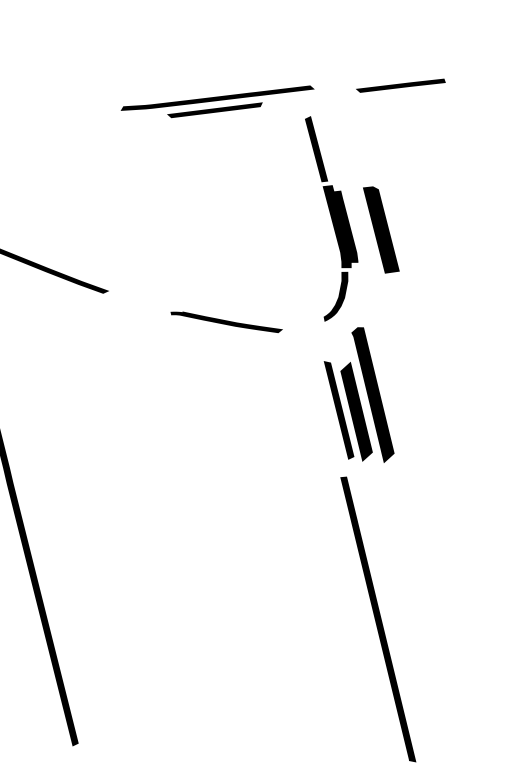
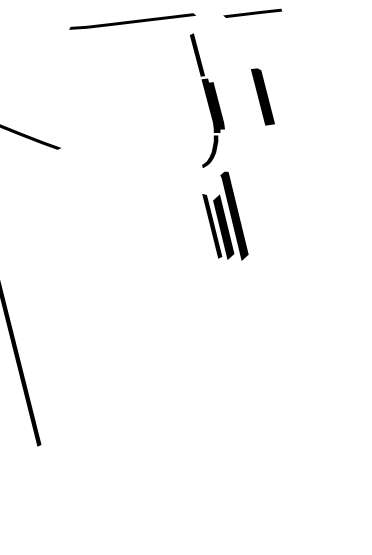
fill: (214, 110) -> (130, 29), removed
part: (380, 229) -> (262, 96), moved
line: (226, 322) -> (138, 168), removed
fill: (377, 619) -> (237, 363), removed

